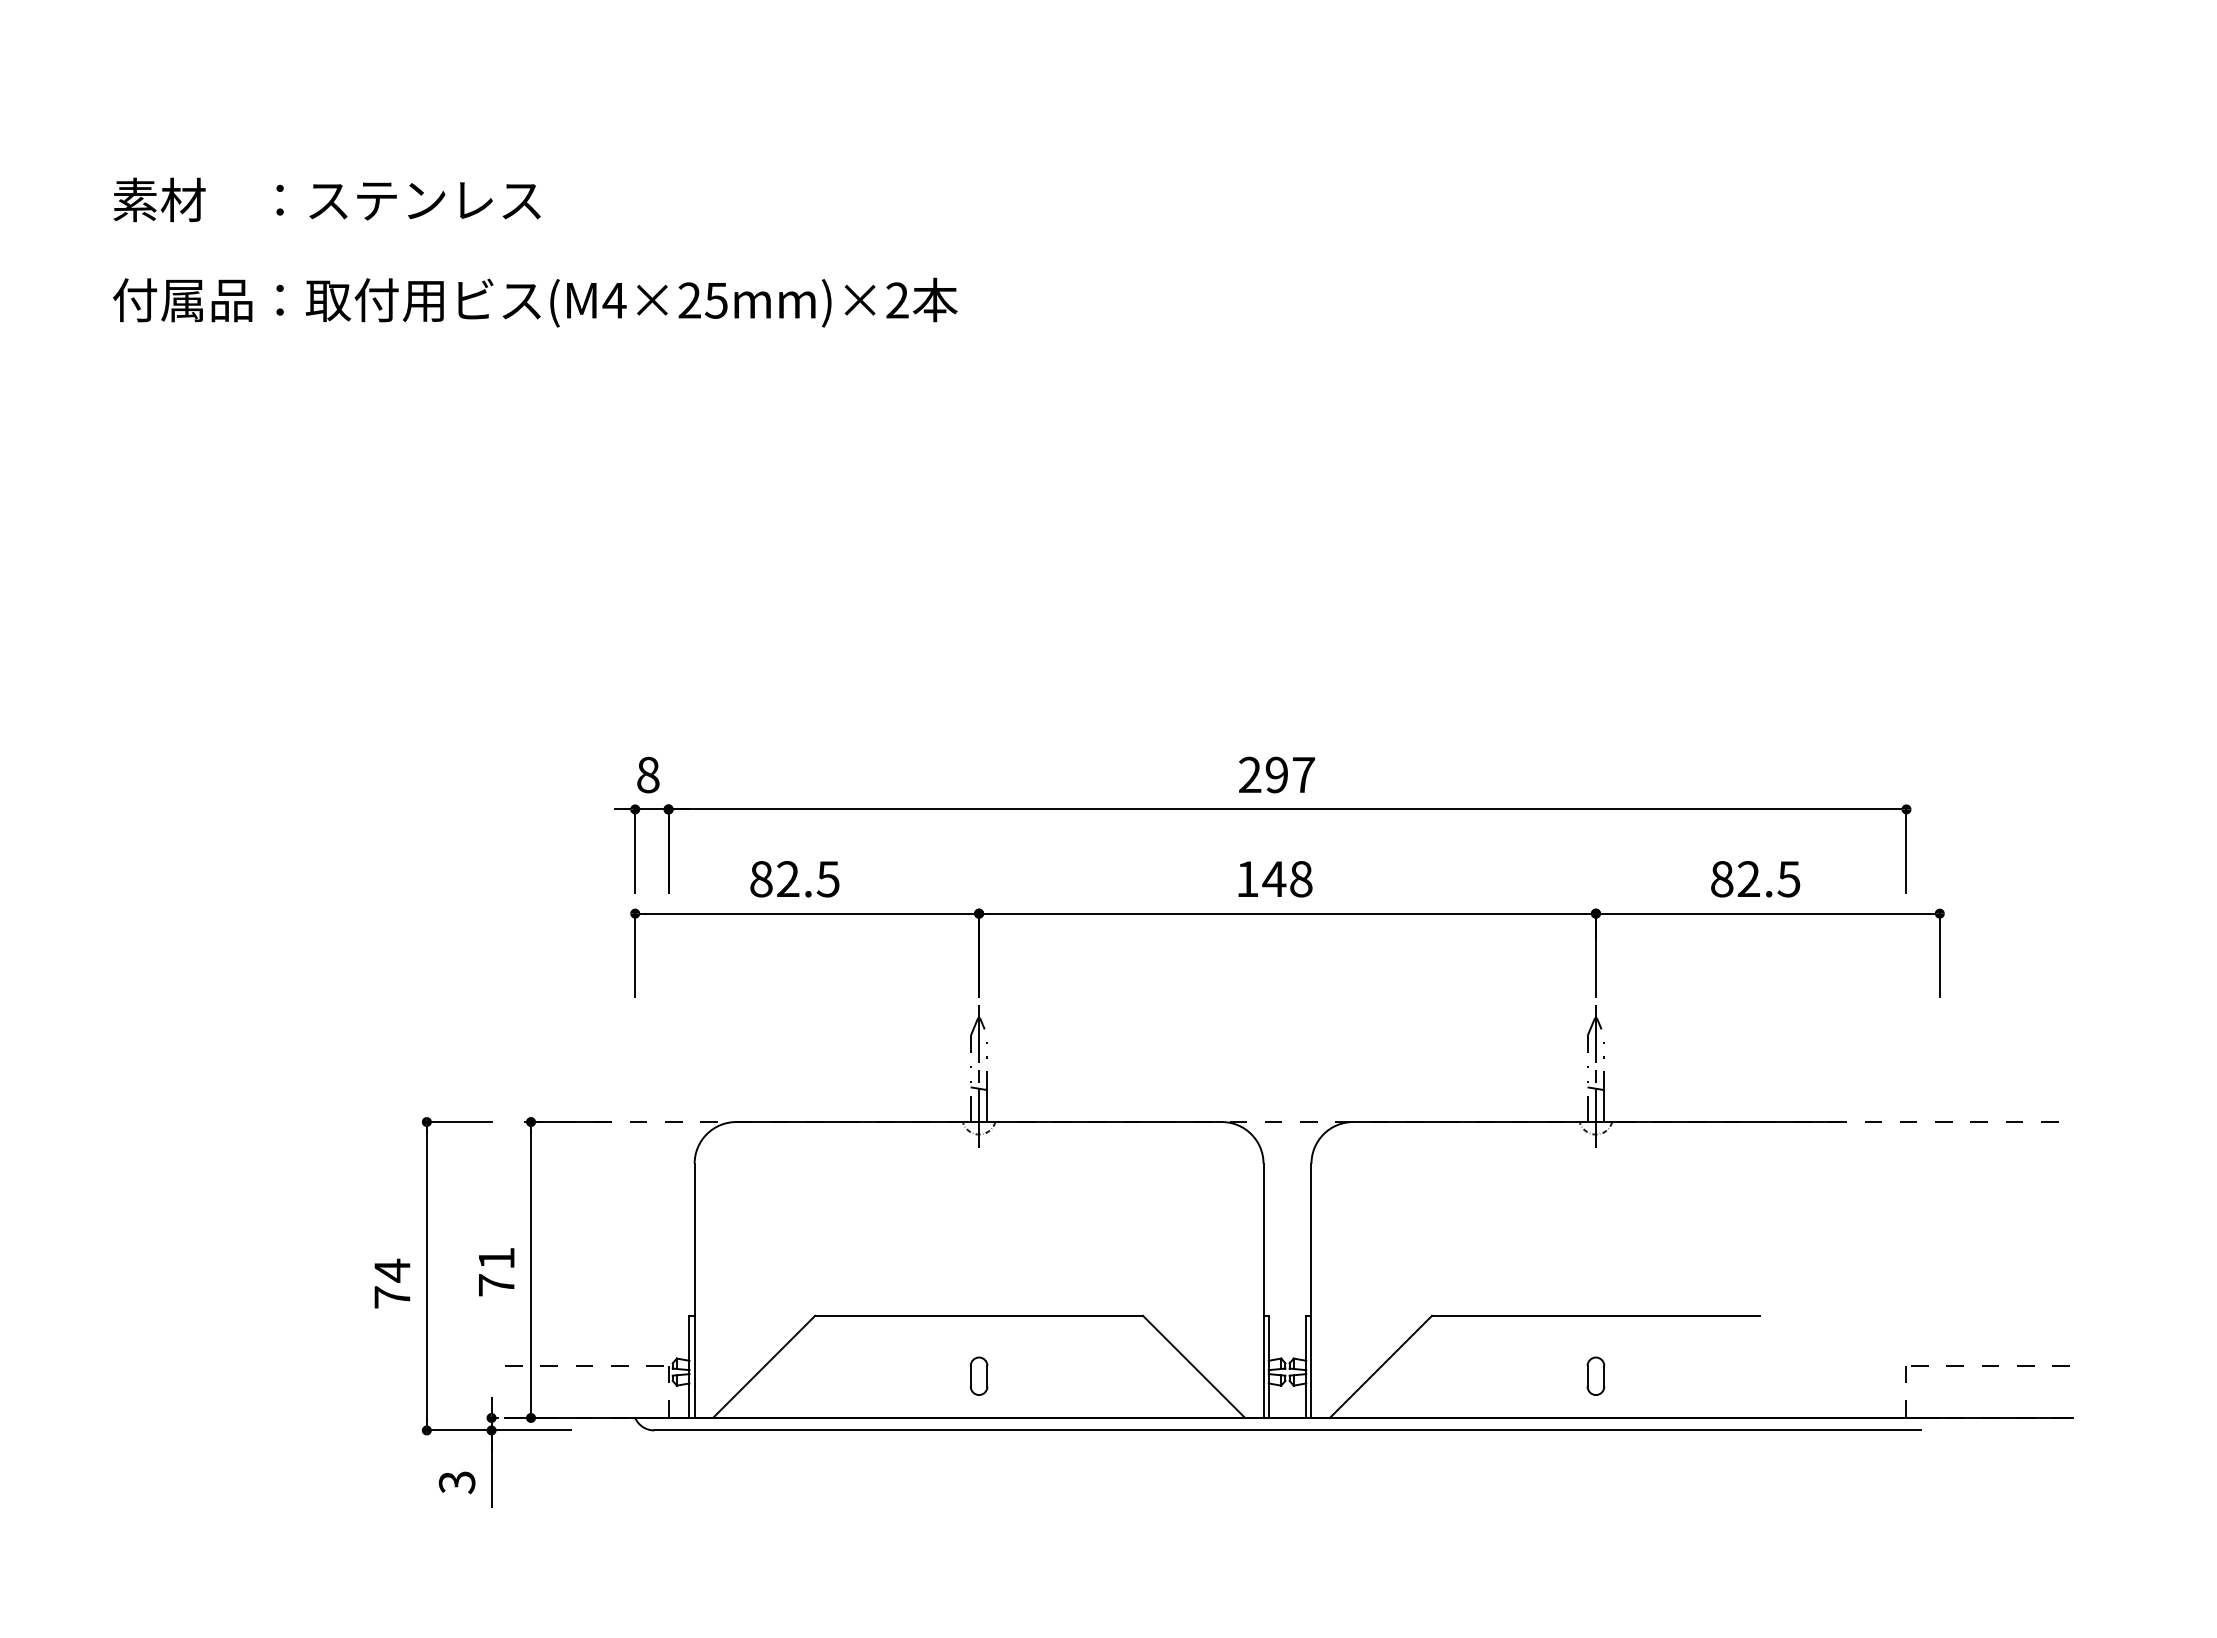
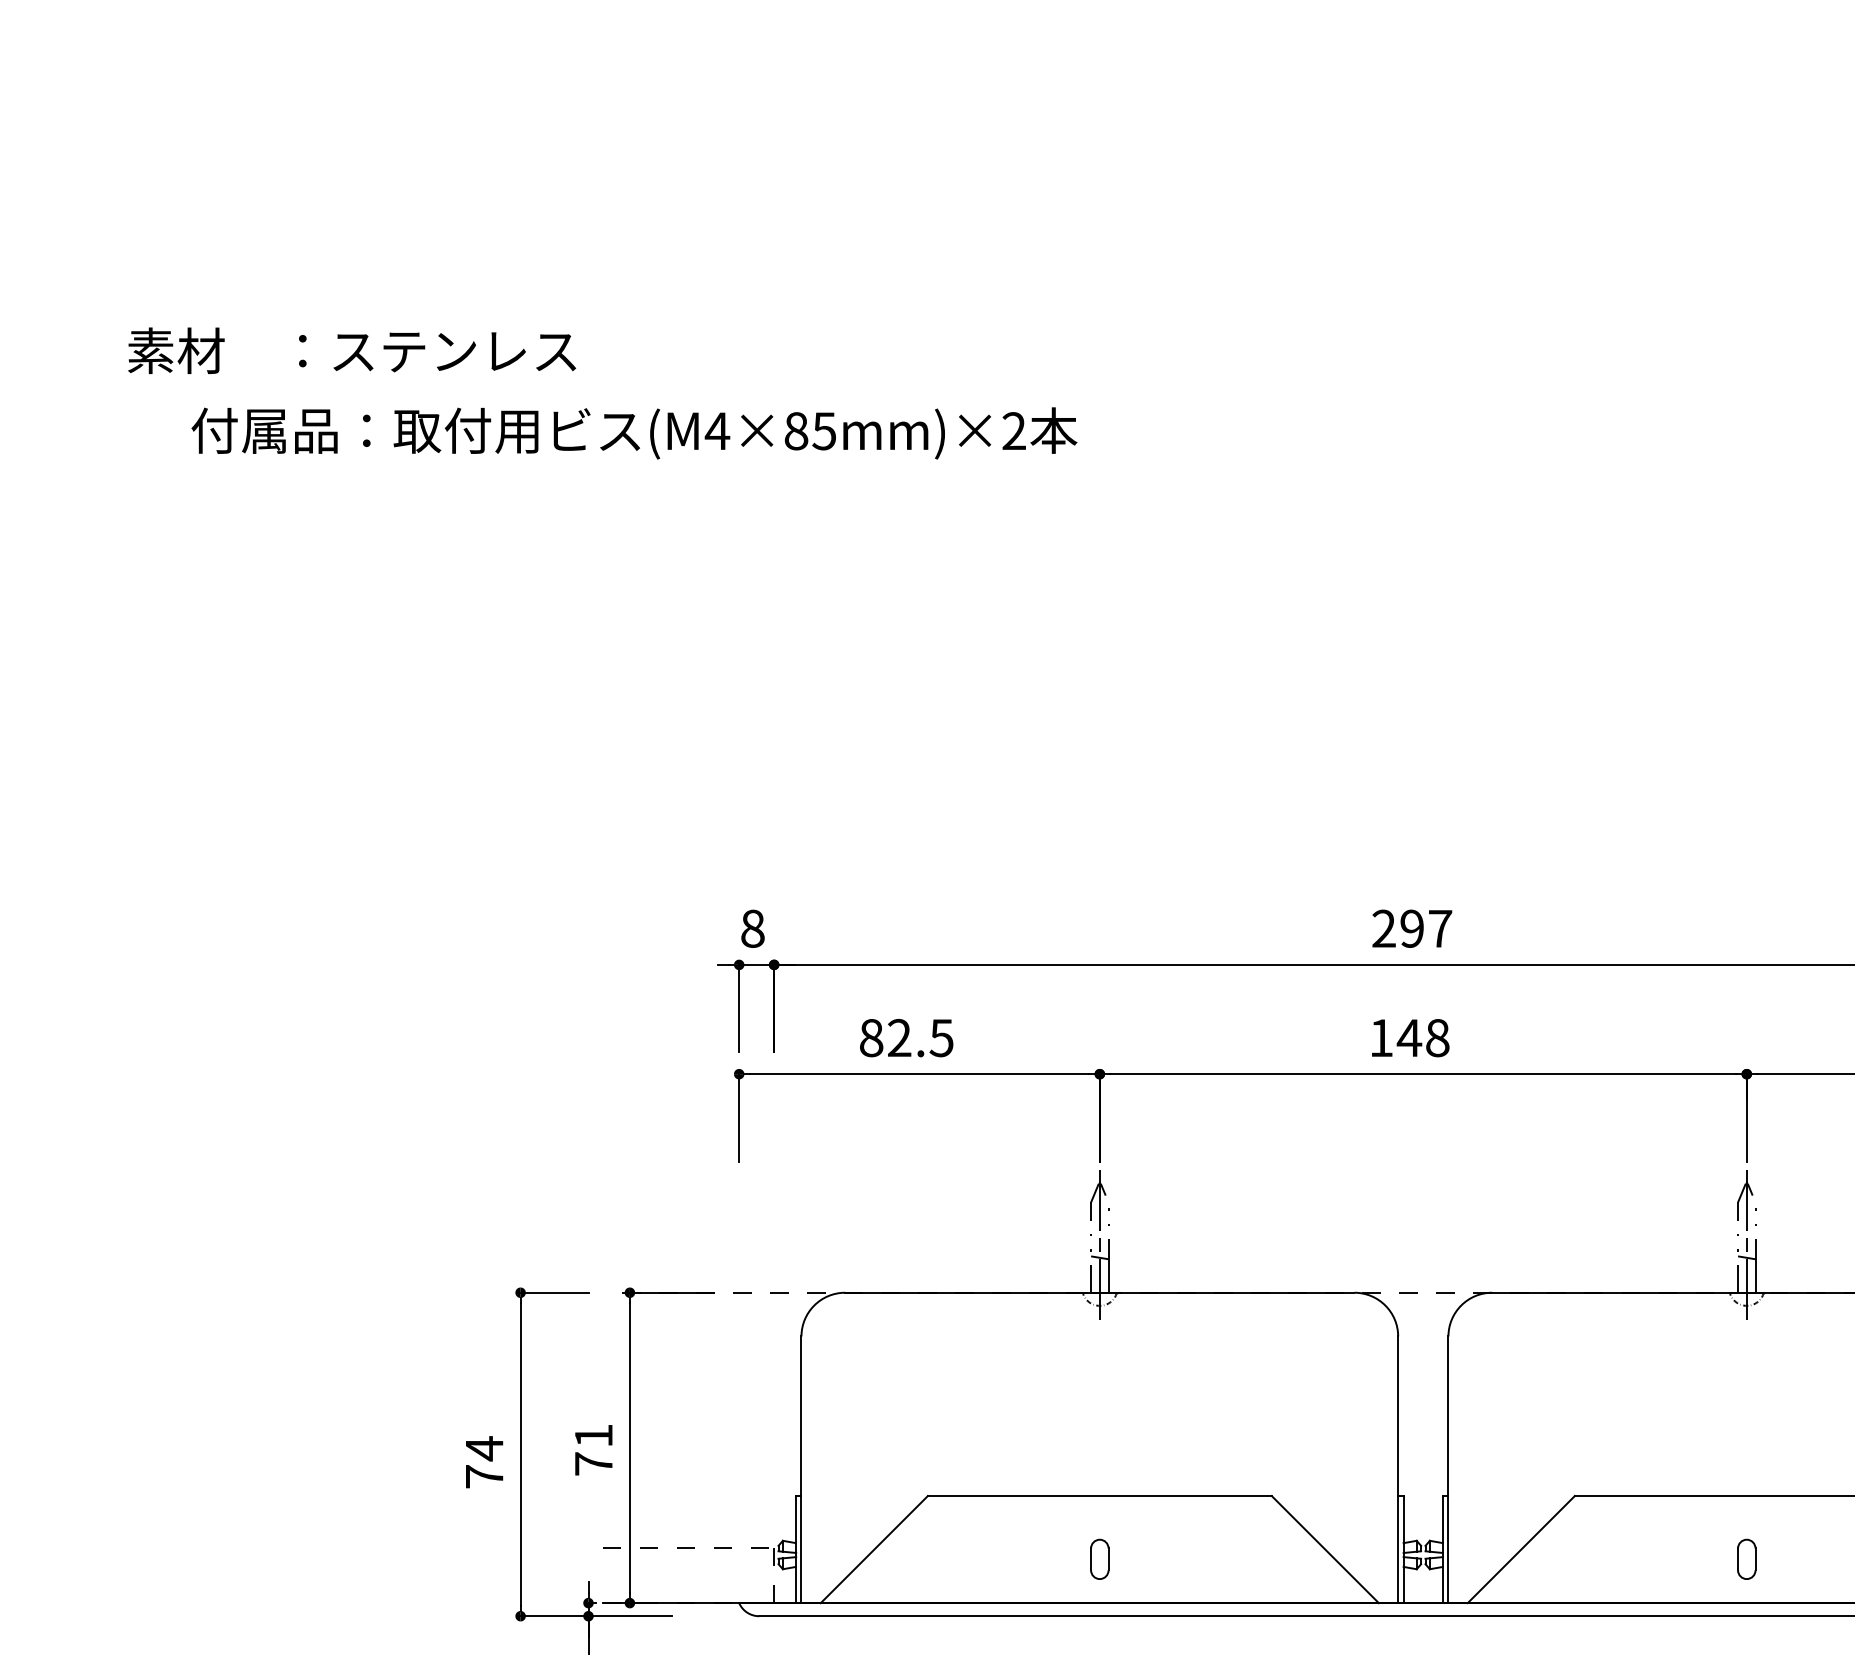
text: (326, 199) -> (351, 350), moved
text: (689, 300) -> (796, 431), (M4×25mm)×2 -> (M4×85mm)×2

